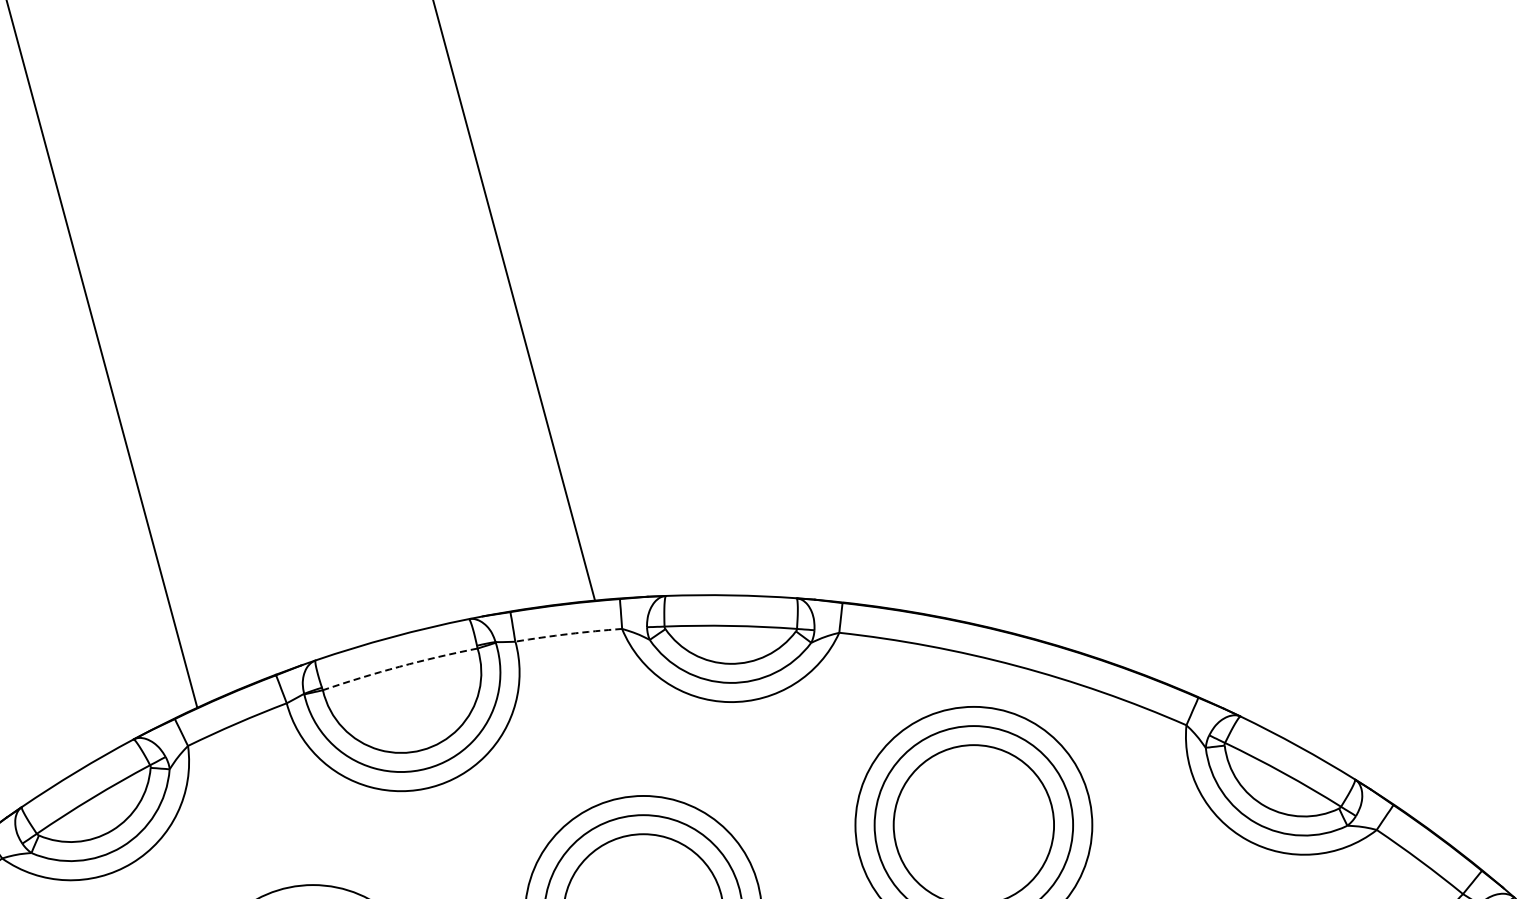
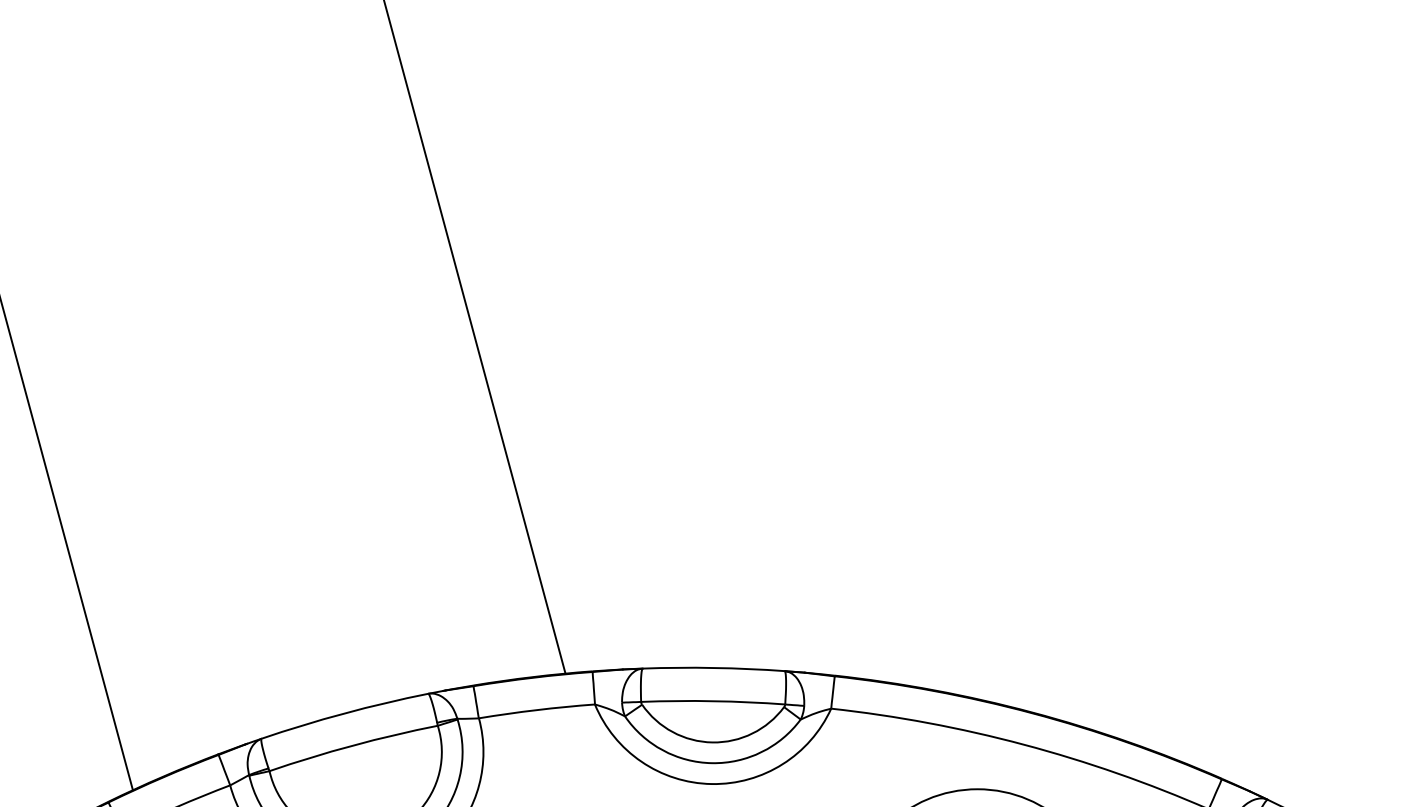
arc: (568, 634) -> (536, 710), dashed -> solid
arc: (399, 666) -> (352, 745), dashed -> solid

